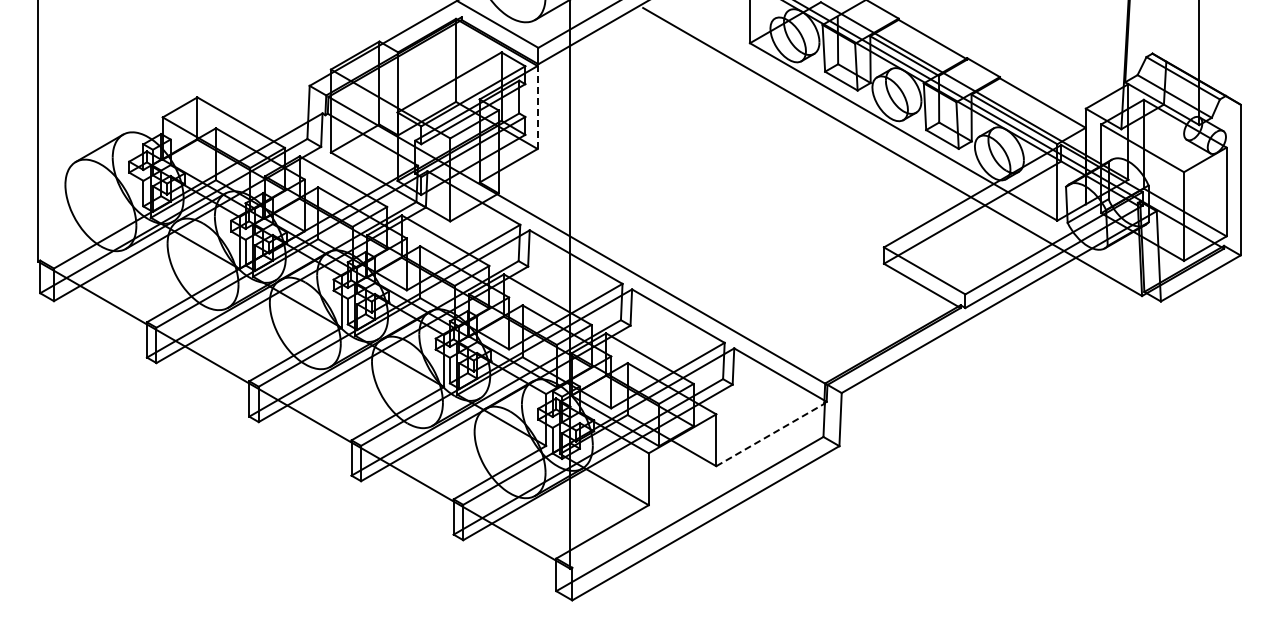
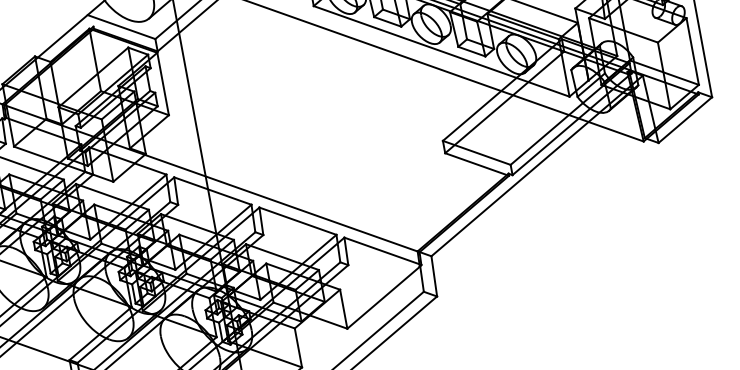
line: (537, 107) -> (163, 84), dashed -> solid
line: (770, 434) -> (383, 297), dashed -> solid

